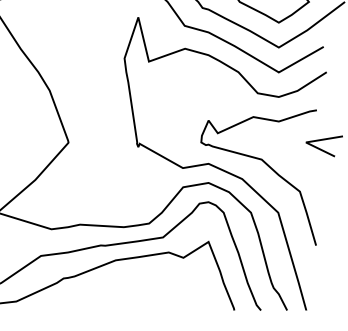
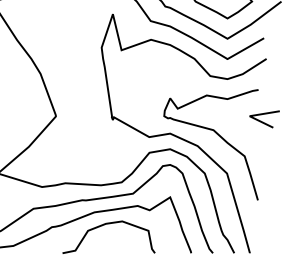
curve: (125, 277) -> (102, 226), added

